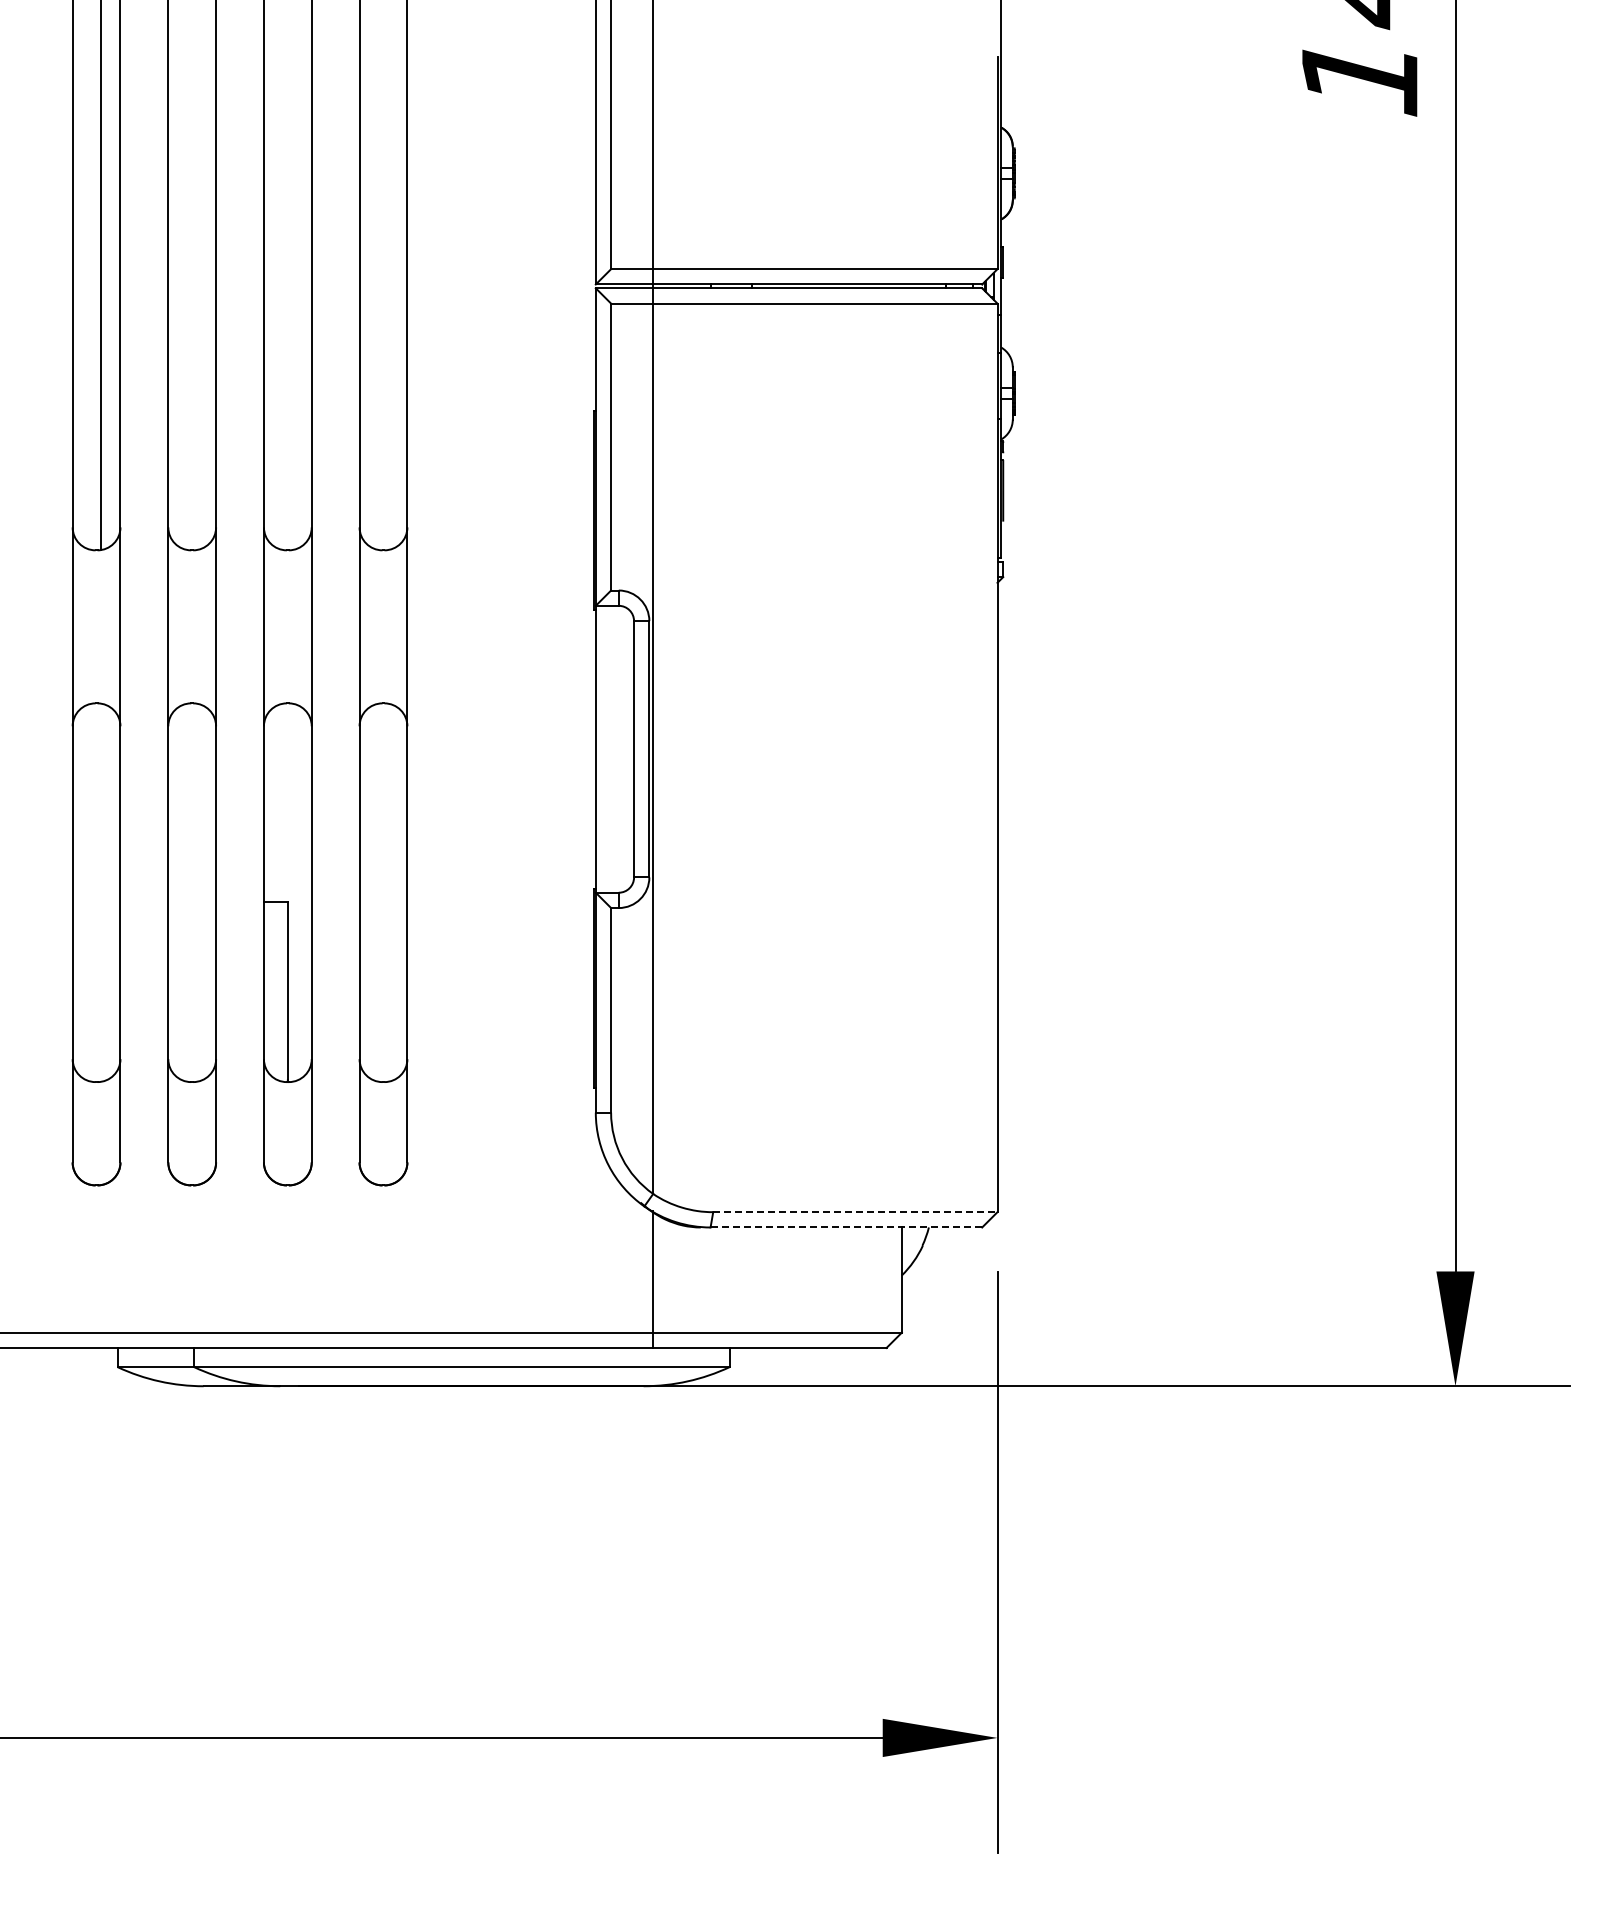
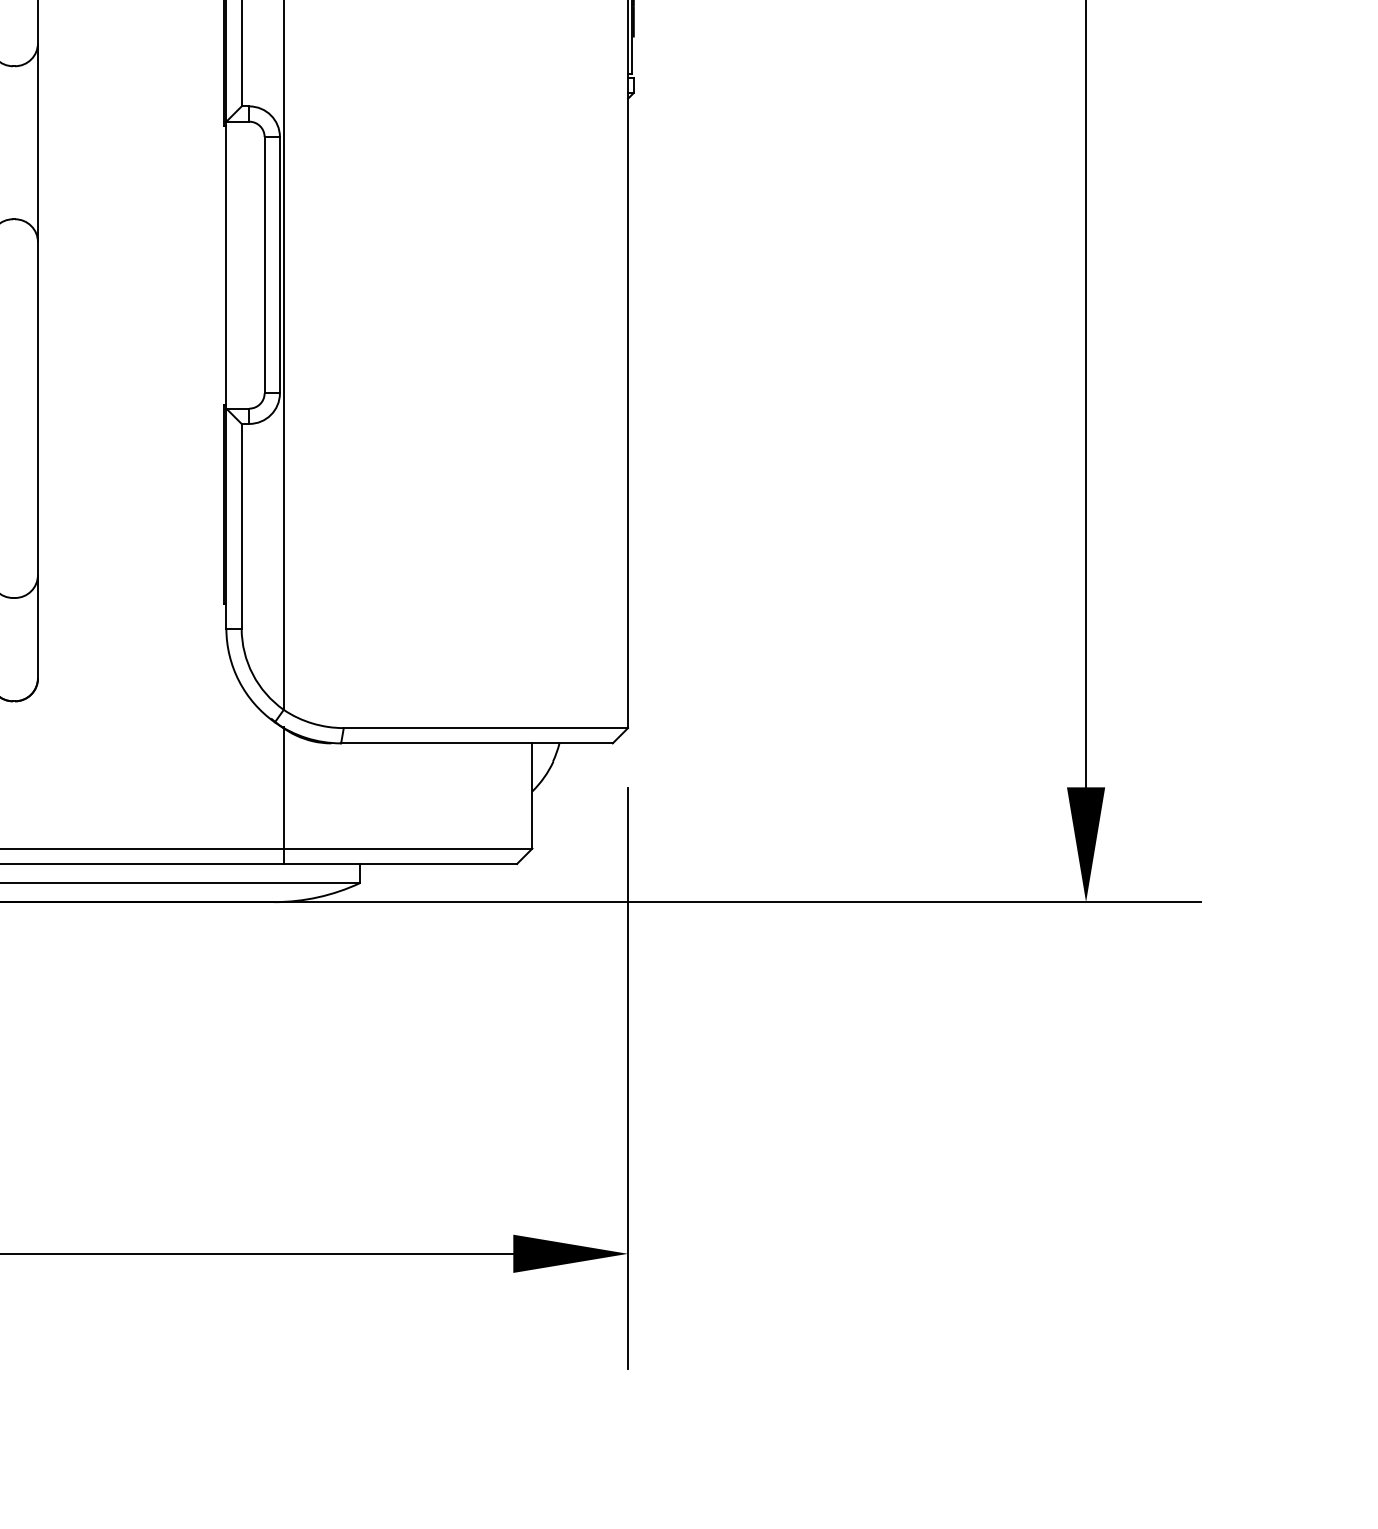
line: (855, 1212) -> (486, 728), dashed -> solid
line: (846, 1227) -> (477, 743), dashed -> solid

